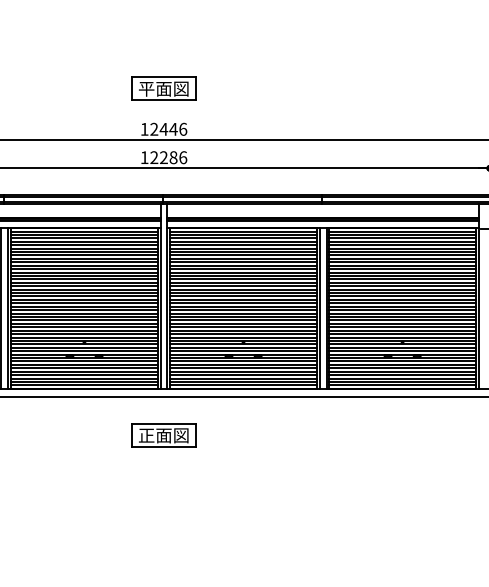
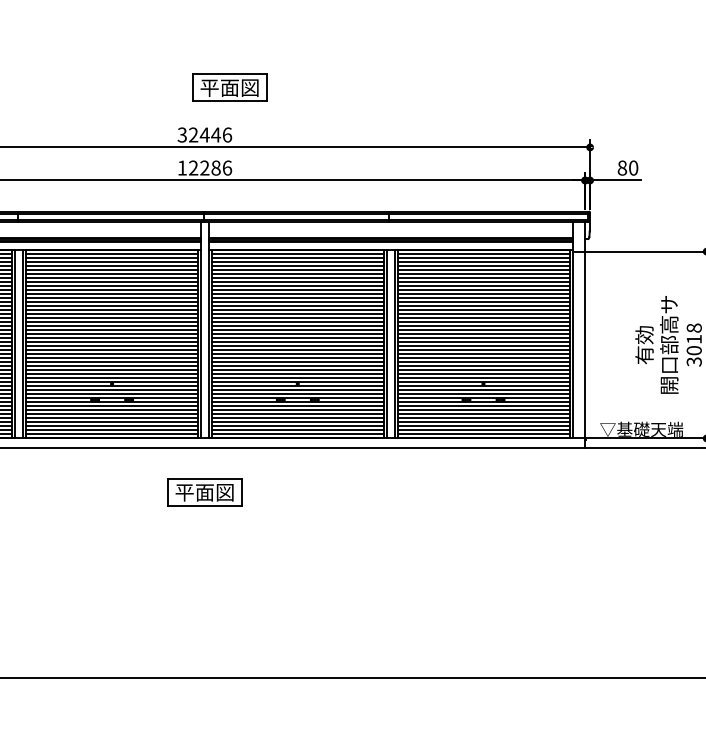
part: (163, 88) -> (229, 87), moved
text: (143, 128) -> (181, 134), 12446 -> 32446
text: (146, 435) -> (184, 492), 正面図 -> 平面図

